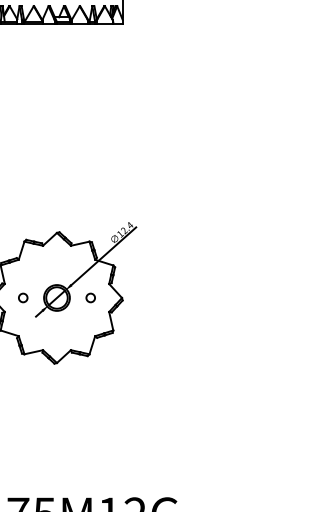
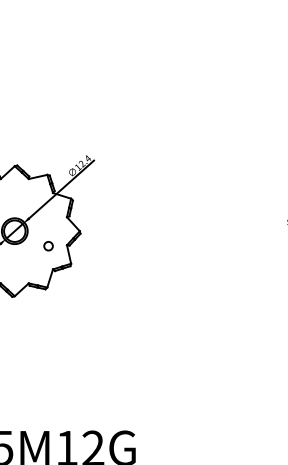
circle: (90, 297) -> (48, 245), moved

